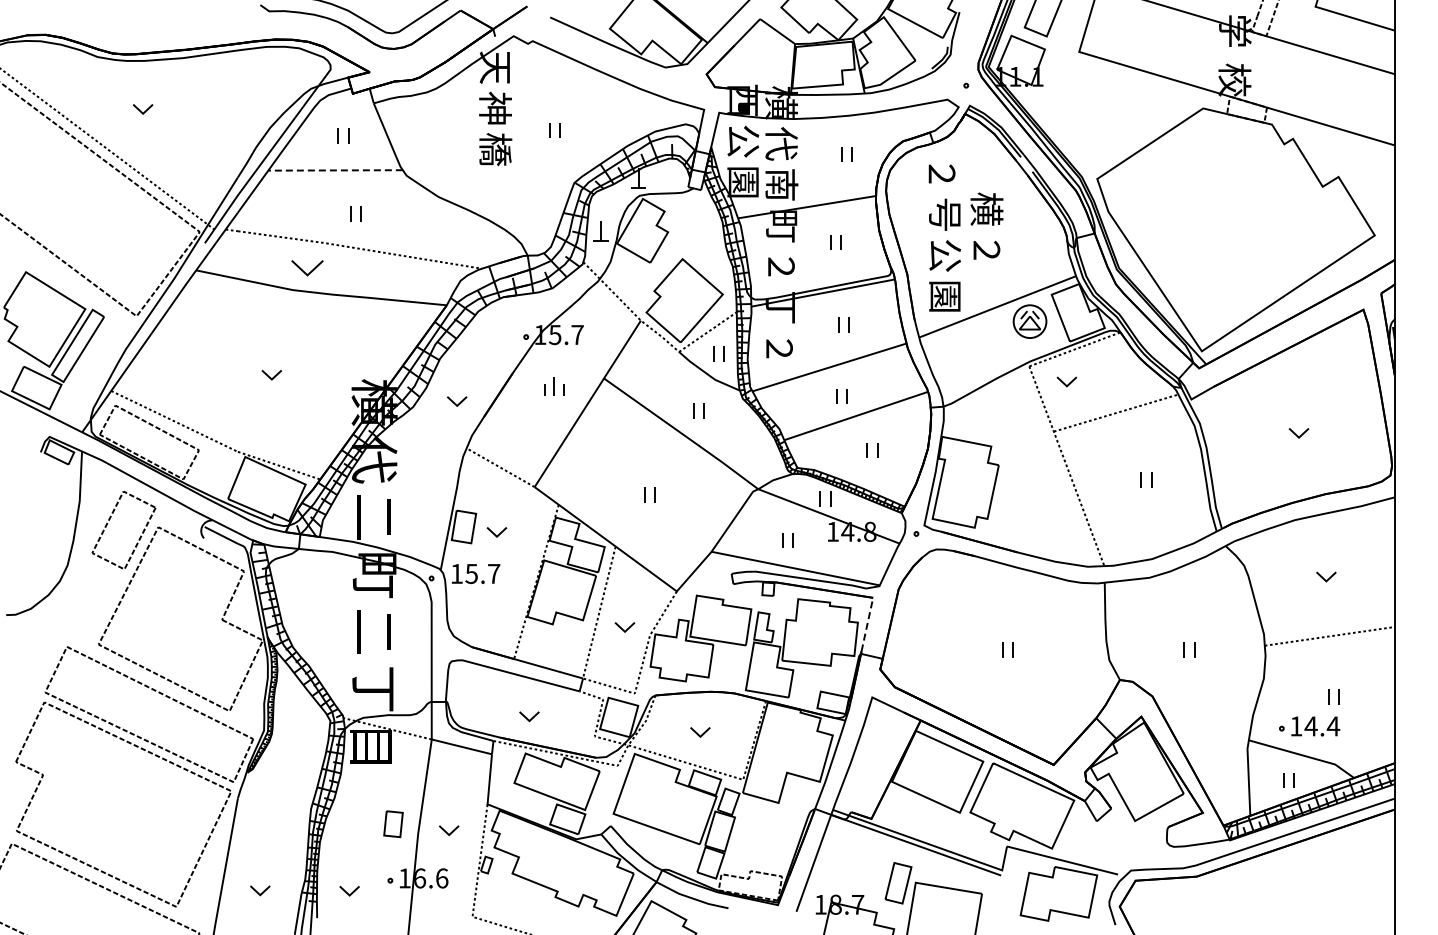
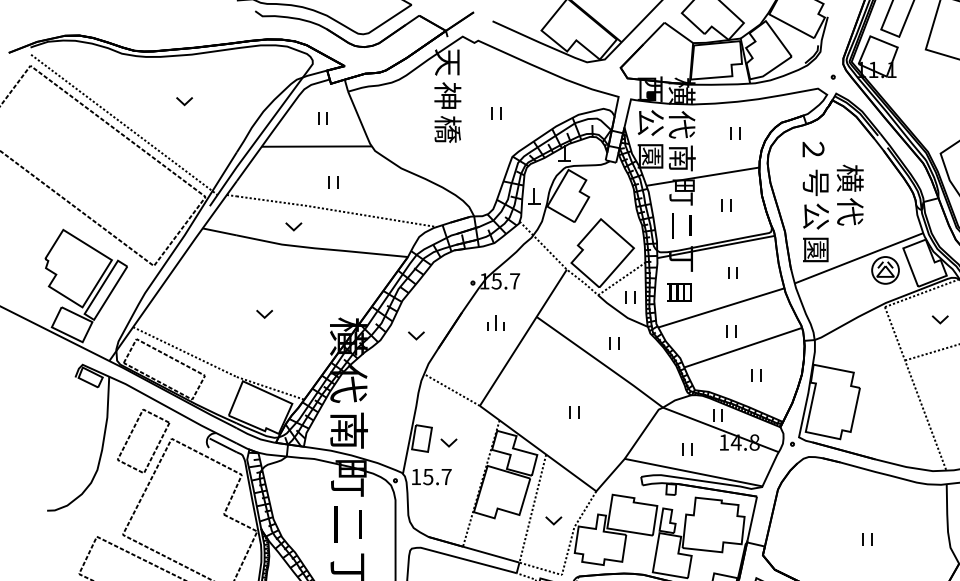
part: (142, 109) -> (184, 101), moved
line: (335, 170) -> (316, 146), dashed -> solid
text: (986, 250) -> (849, 212), ２ -> 代
text: (781, 266) -> (682, 225), ２ -> 二
part: (307, 268) -> (293, 226), size x0.62
text: (778, 348) -> (679, 292), ２ -> 目
part: (1066, 381) -> (939, 319), moved
text: (375, 517) -> (349, 430), 二 -> 南
line: (867, 624) -> (752, 518), dashed -> solid

